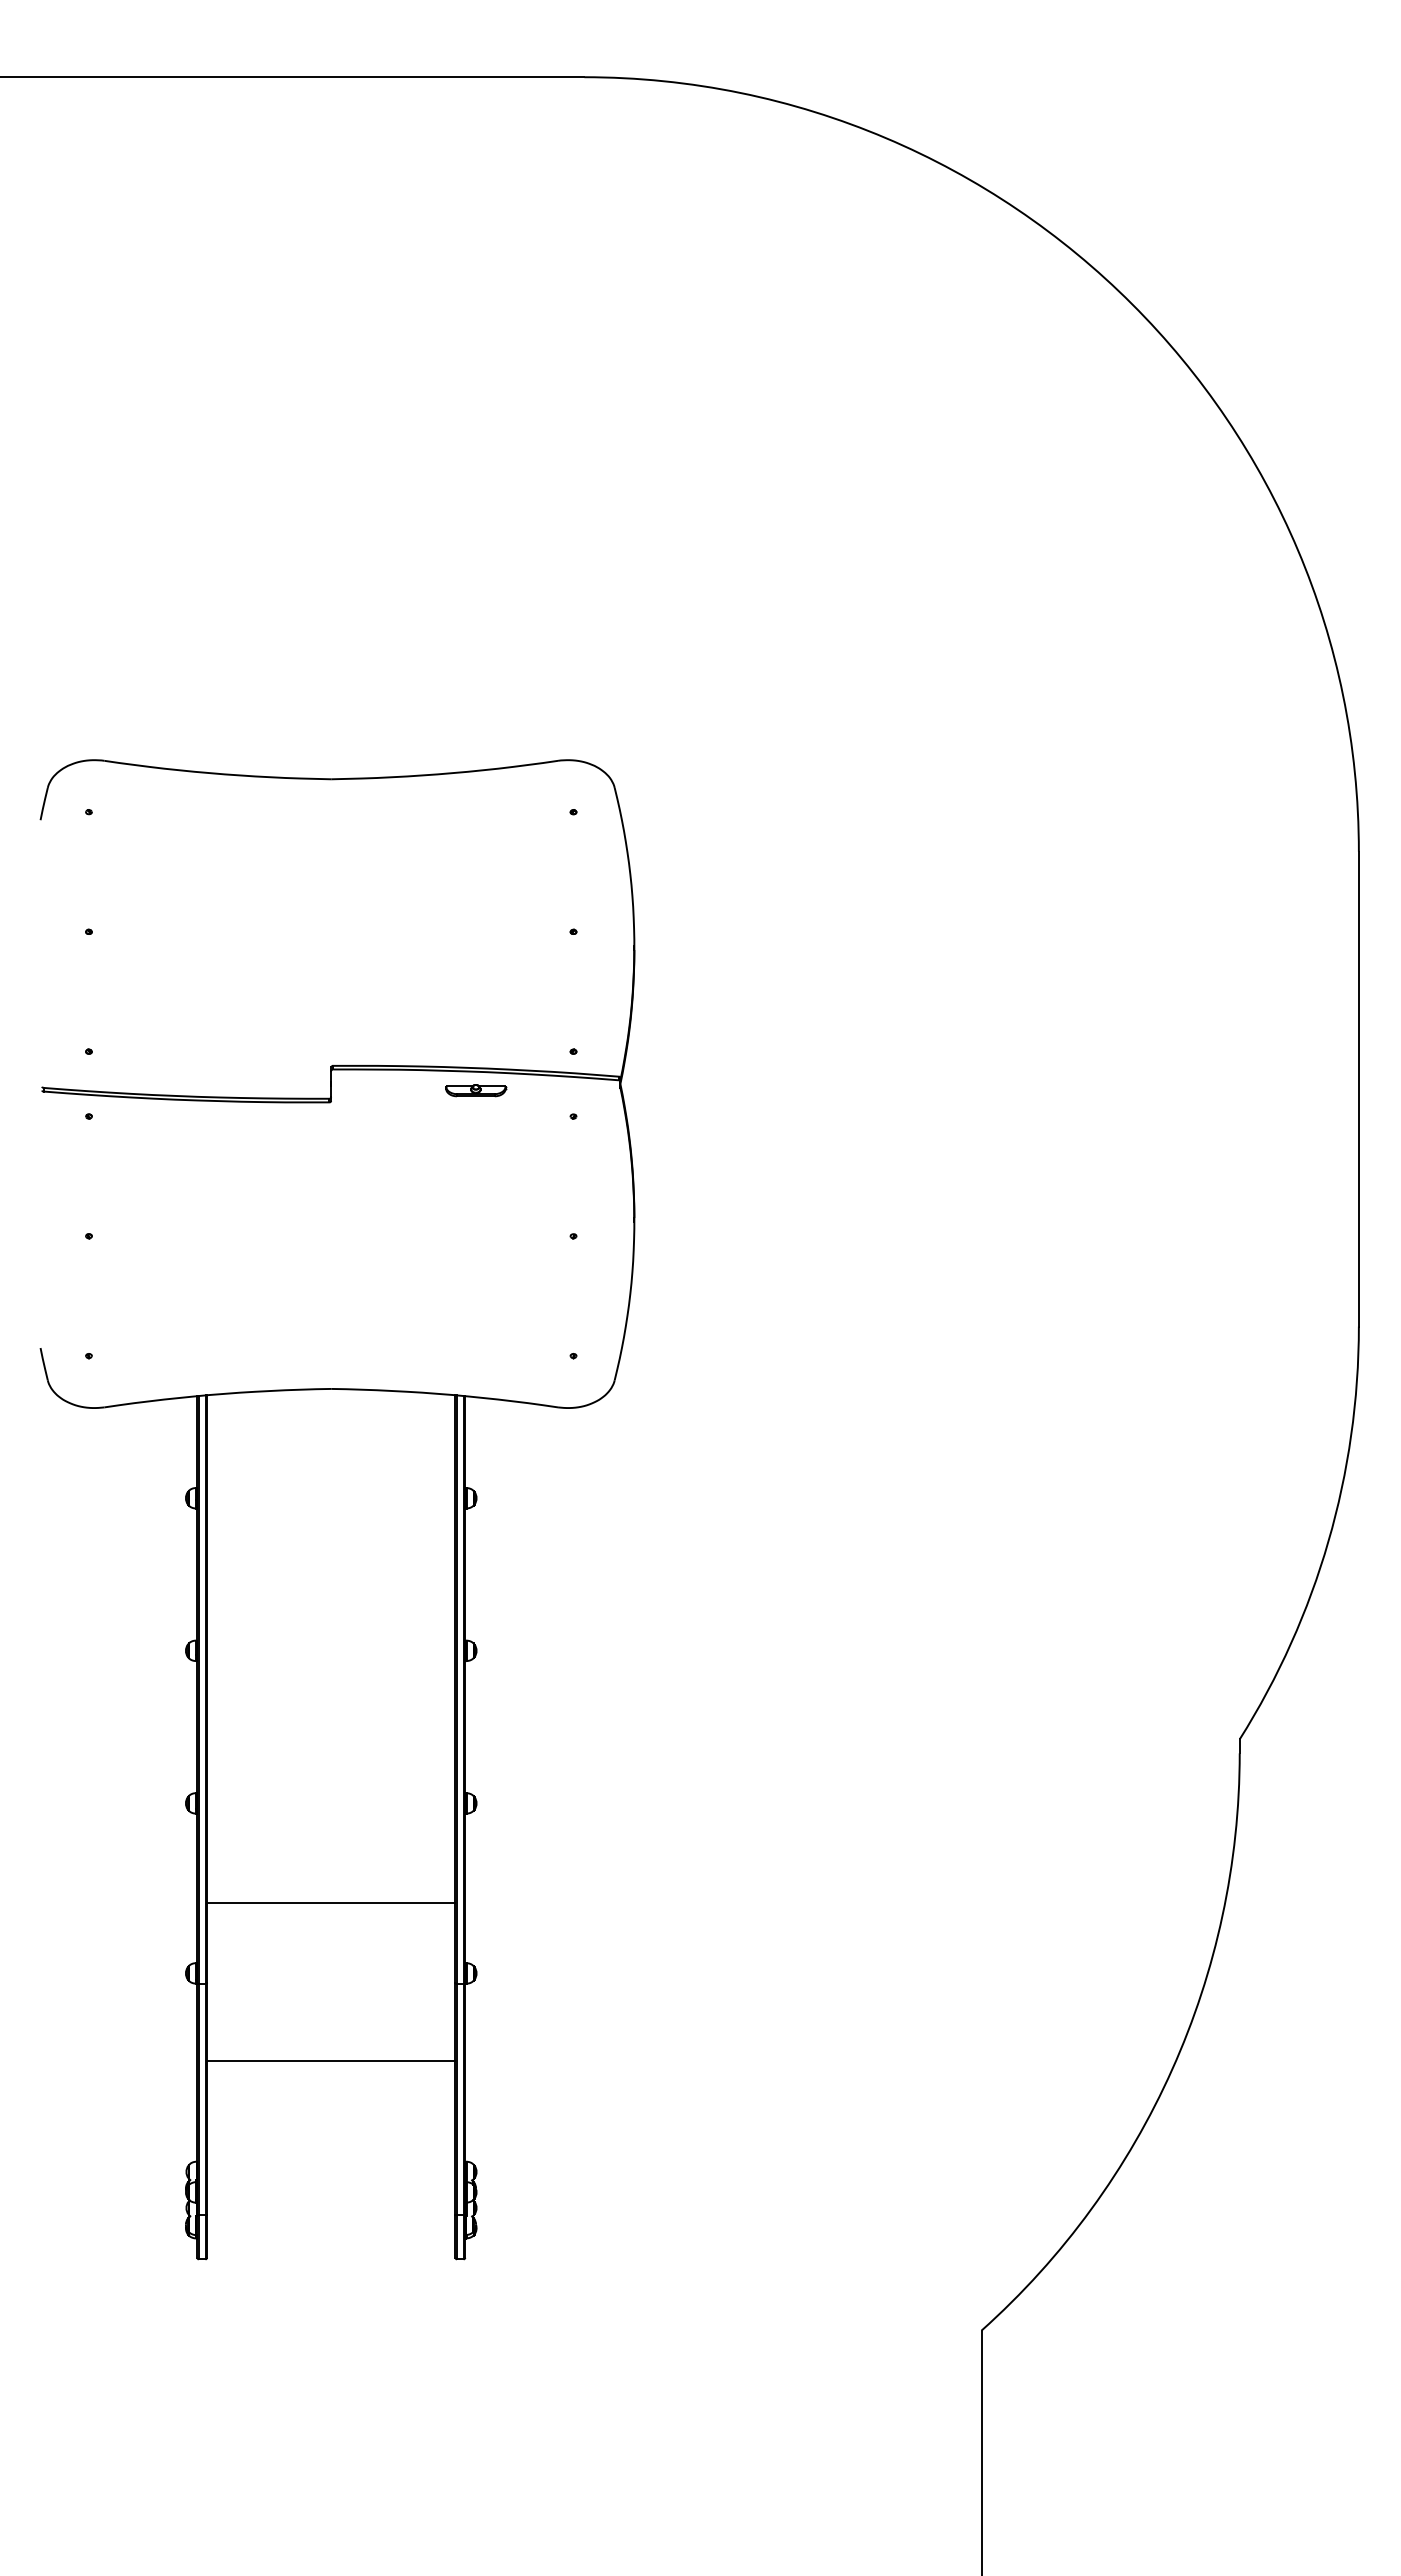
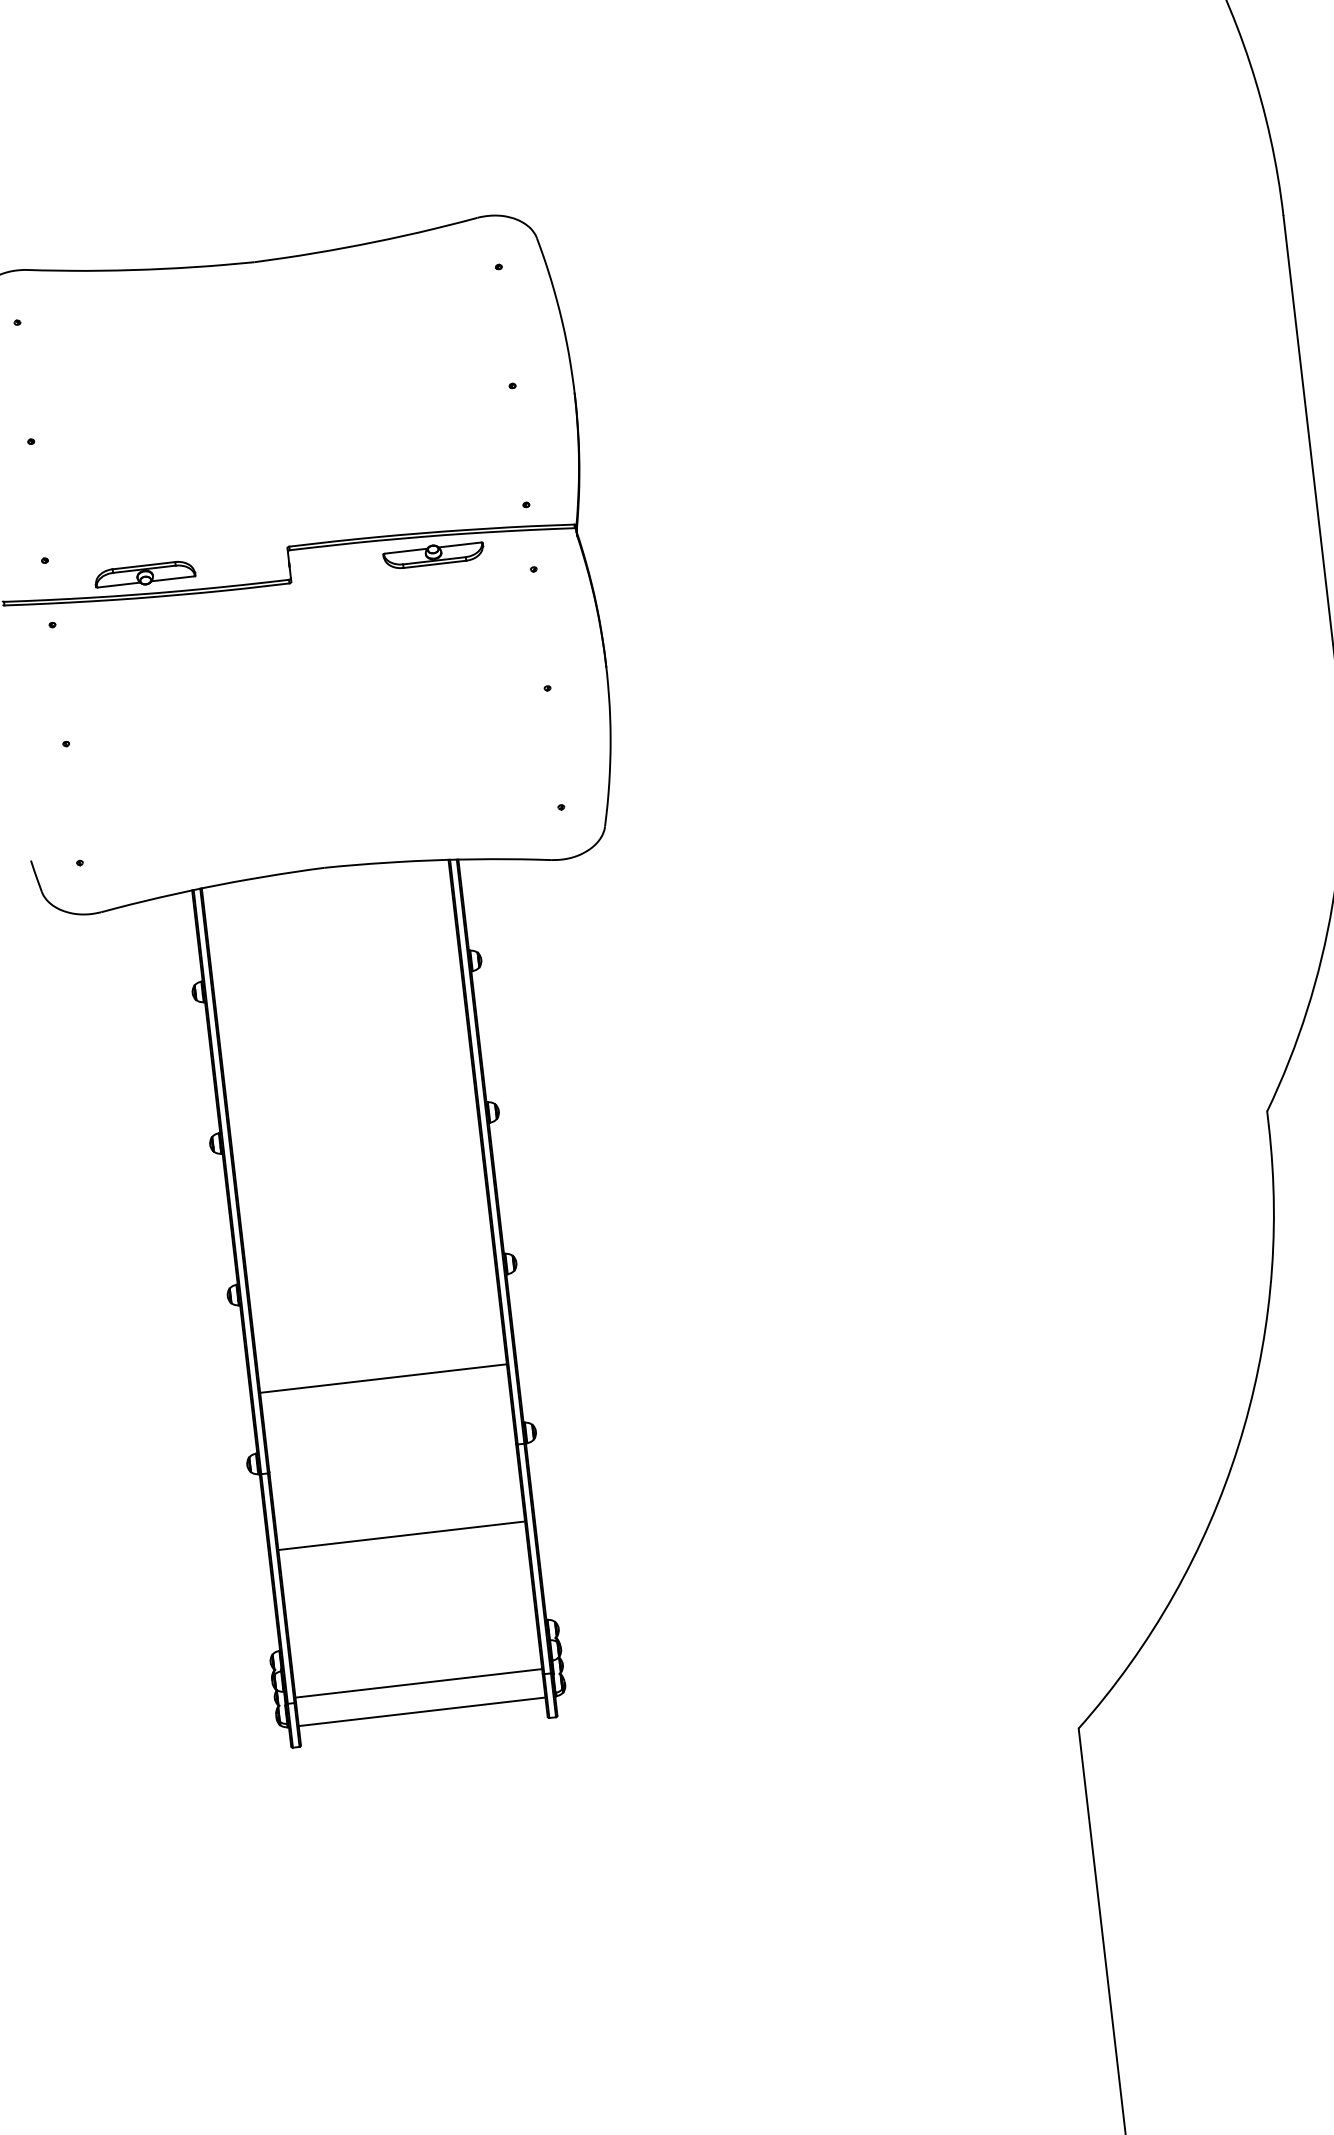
part: (186, 1077) -> (144, 575), added
part: (475, 1090) -> (433, 554), size x1.67
line: (331, 2209) -> (419, 1682), added
line: (331, 2238) -> (422, 1711), added

